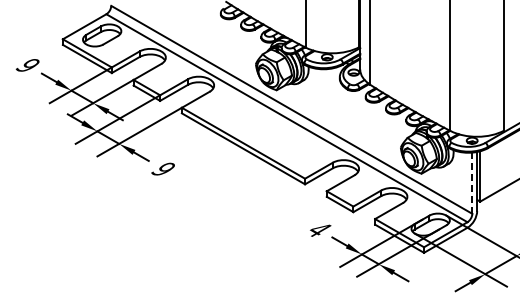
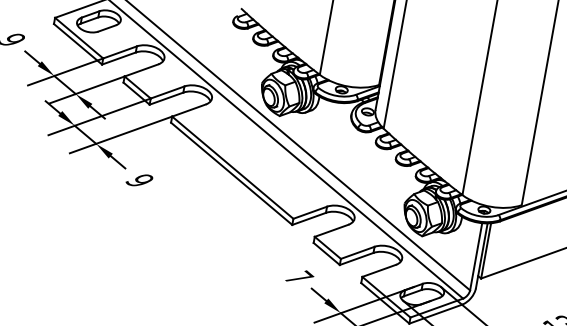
line: (472, 183) -> (476, 257), dashed -> solid
text: (319, 229) -> (299, 277), 4 -> 7

